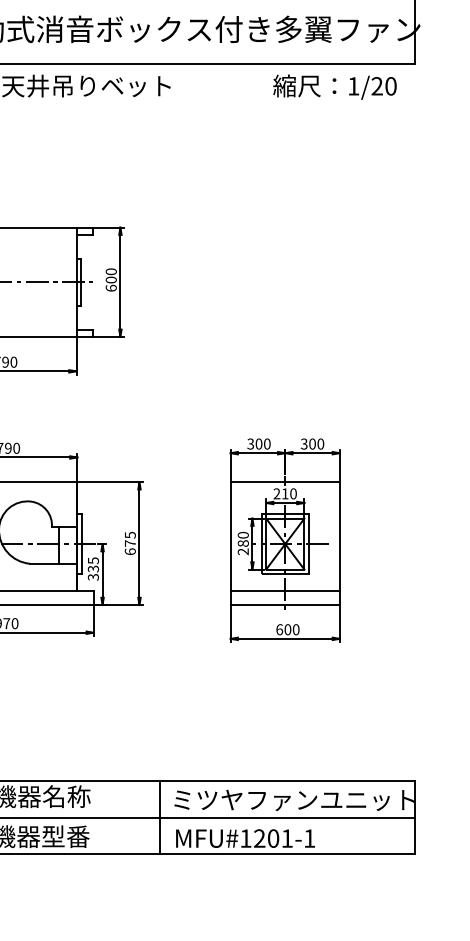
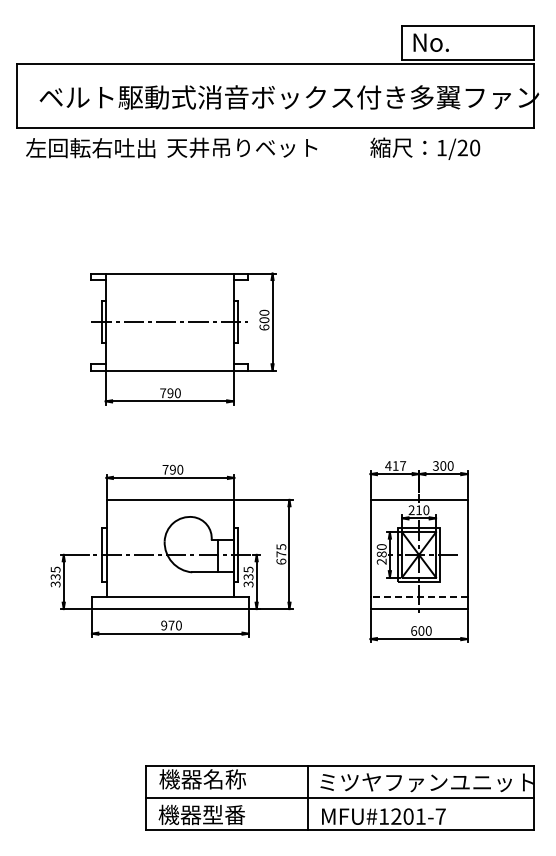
text: (335, 86) -> (425, 148), moved
text: (258, 443) -> (395, 465), 300 -> 417
line: (285, 590) -> (419, 596), solid -> dashed
text: (309, 838) -> (440, 816), MFU#1201-1 -> MFU#1201-7

